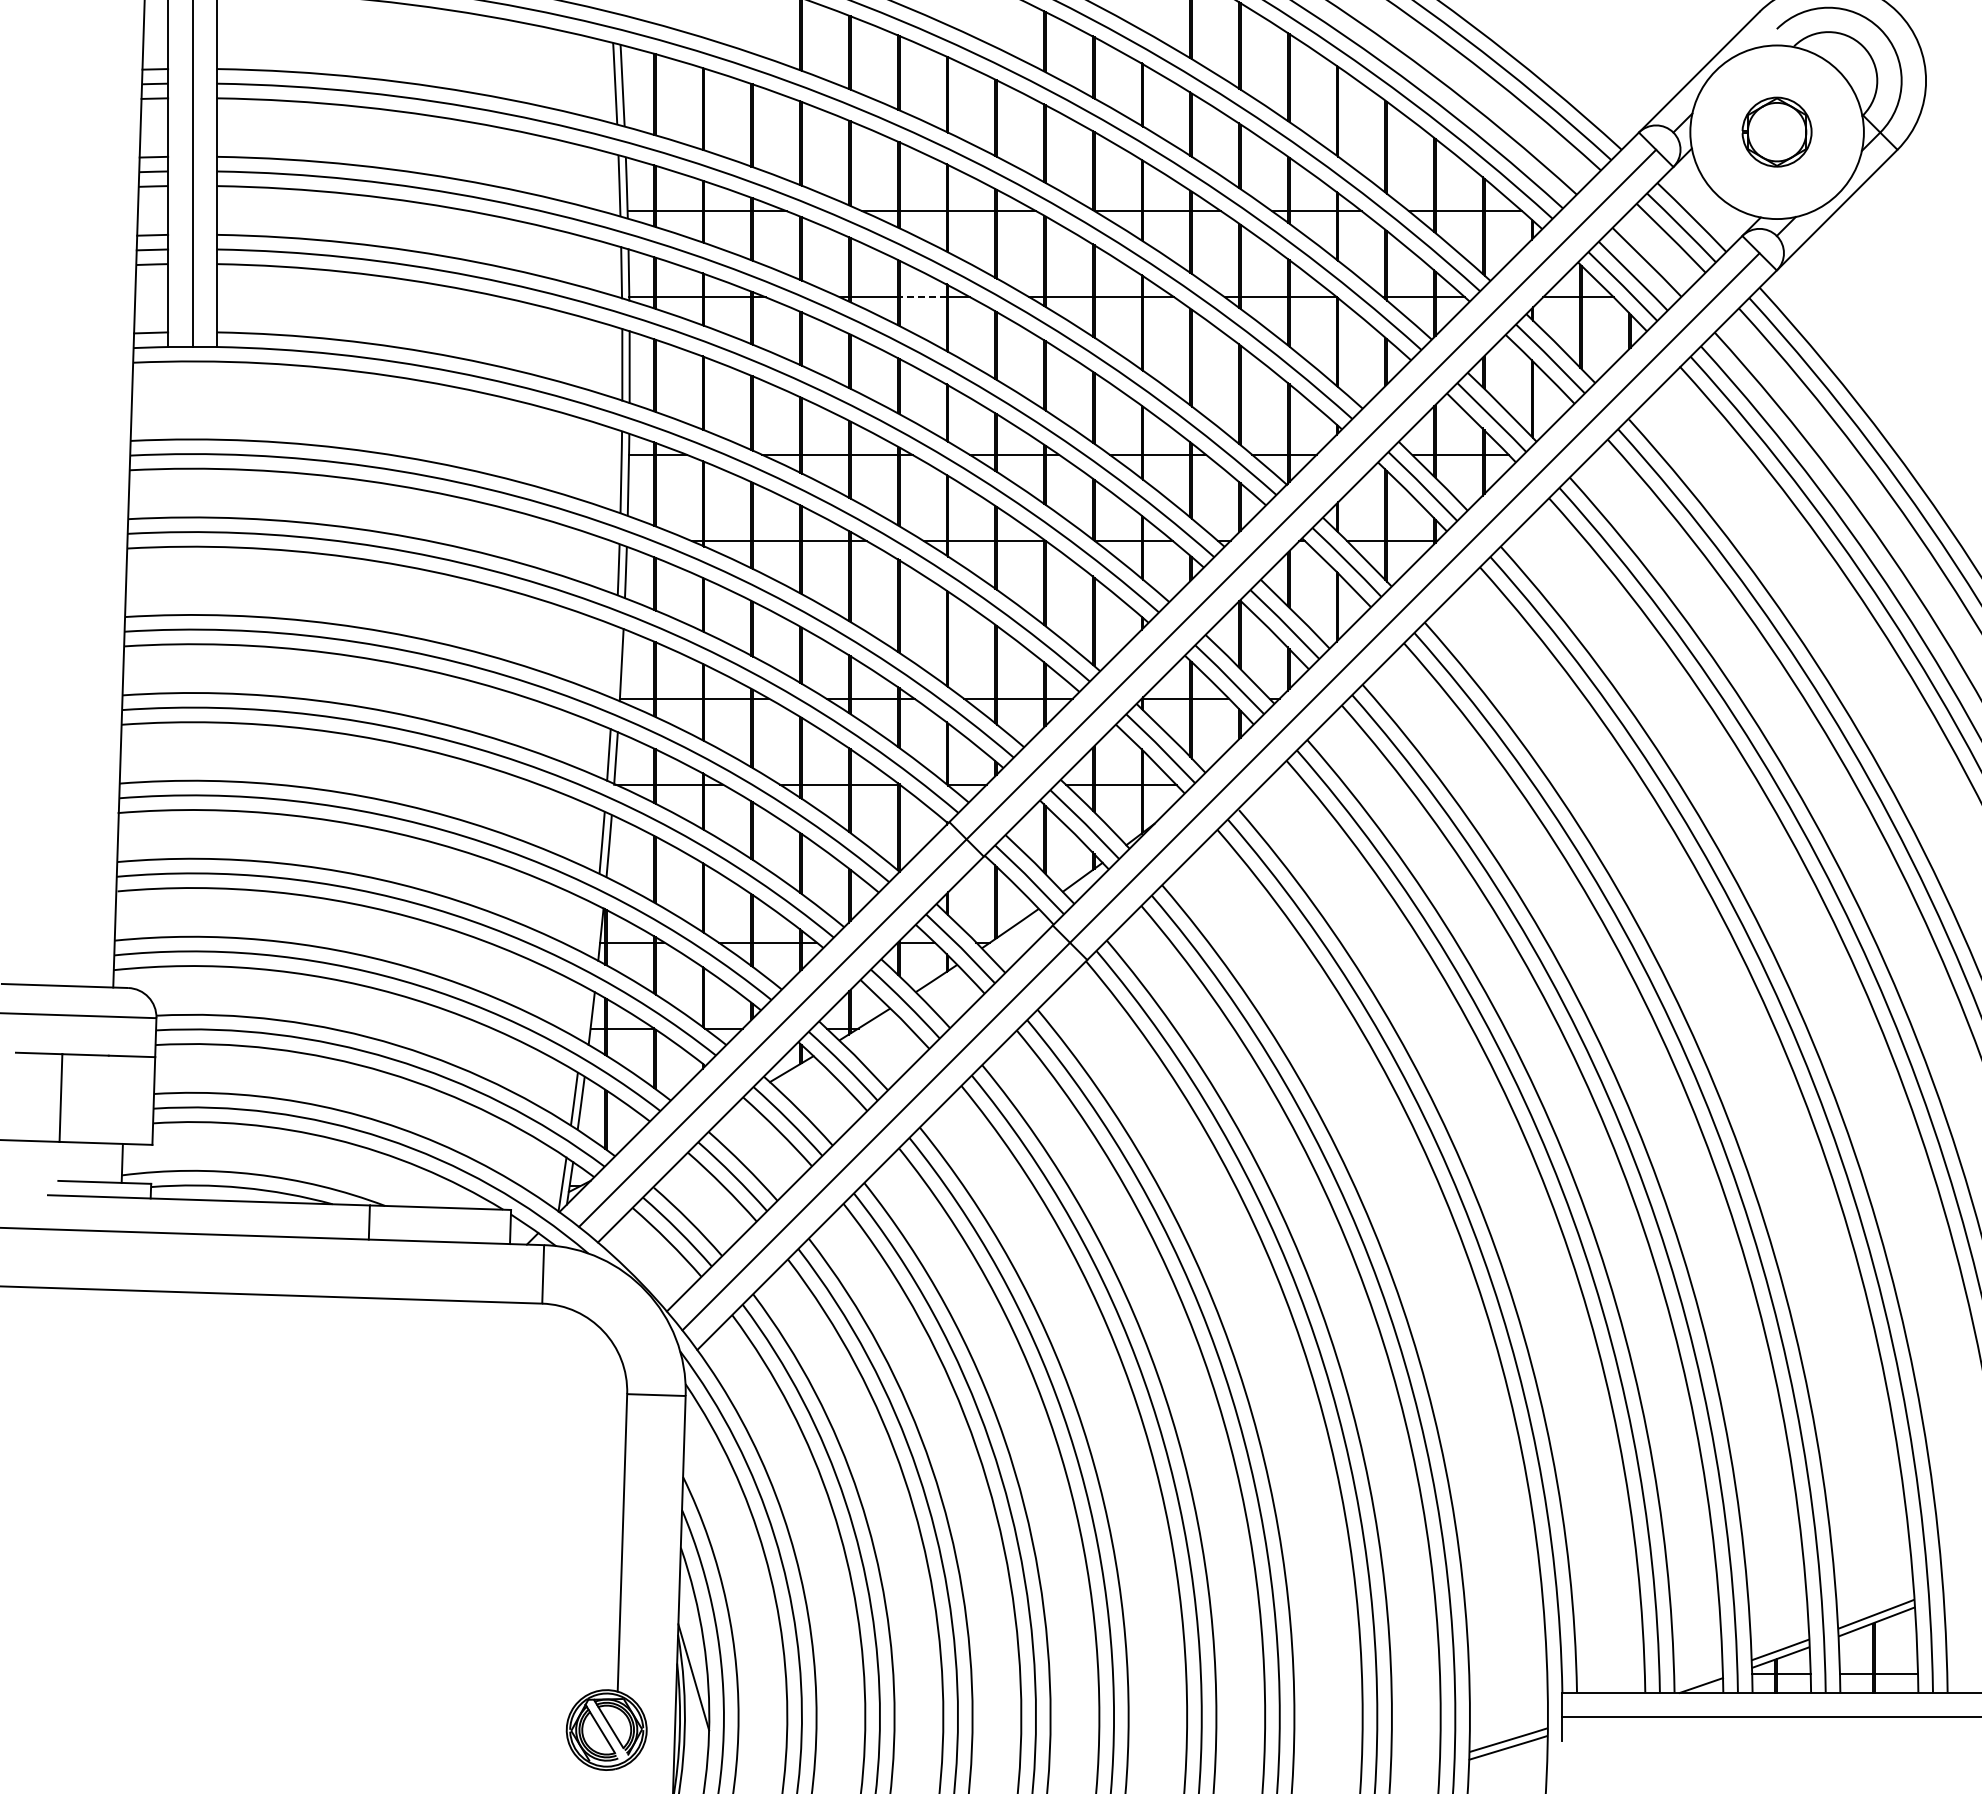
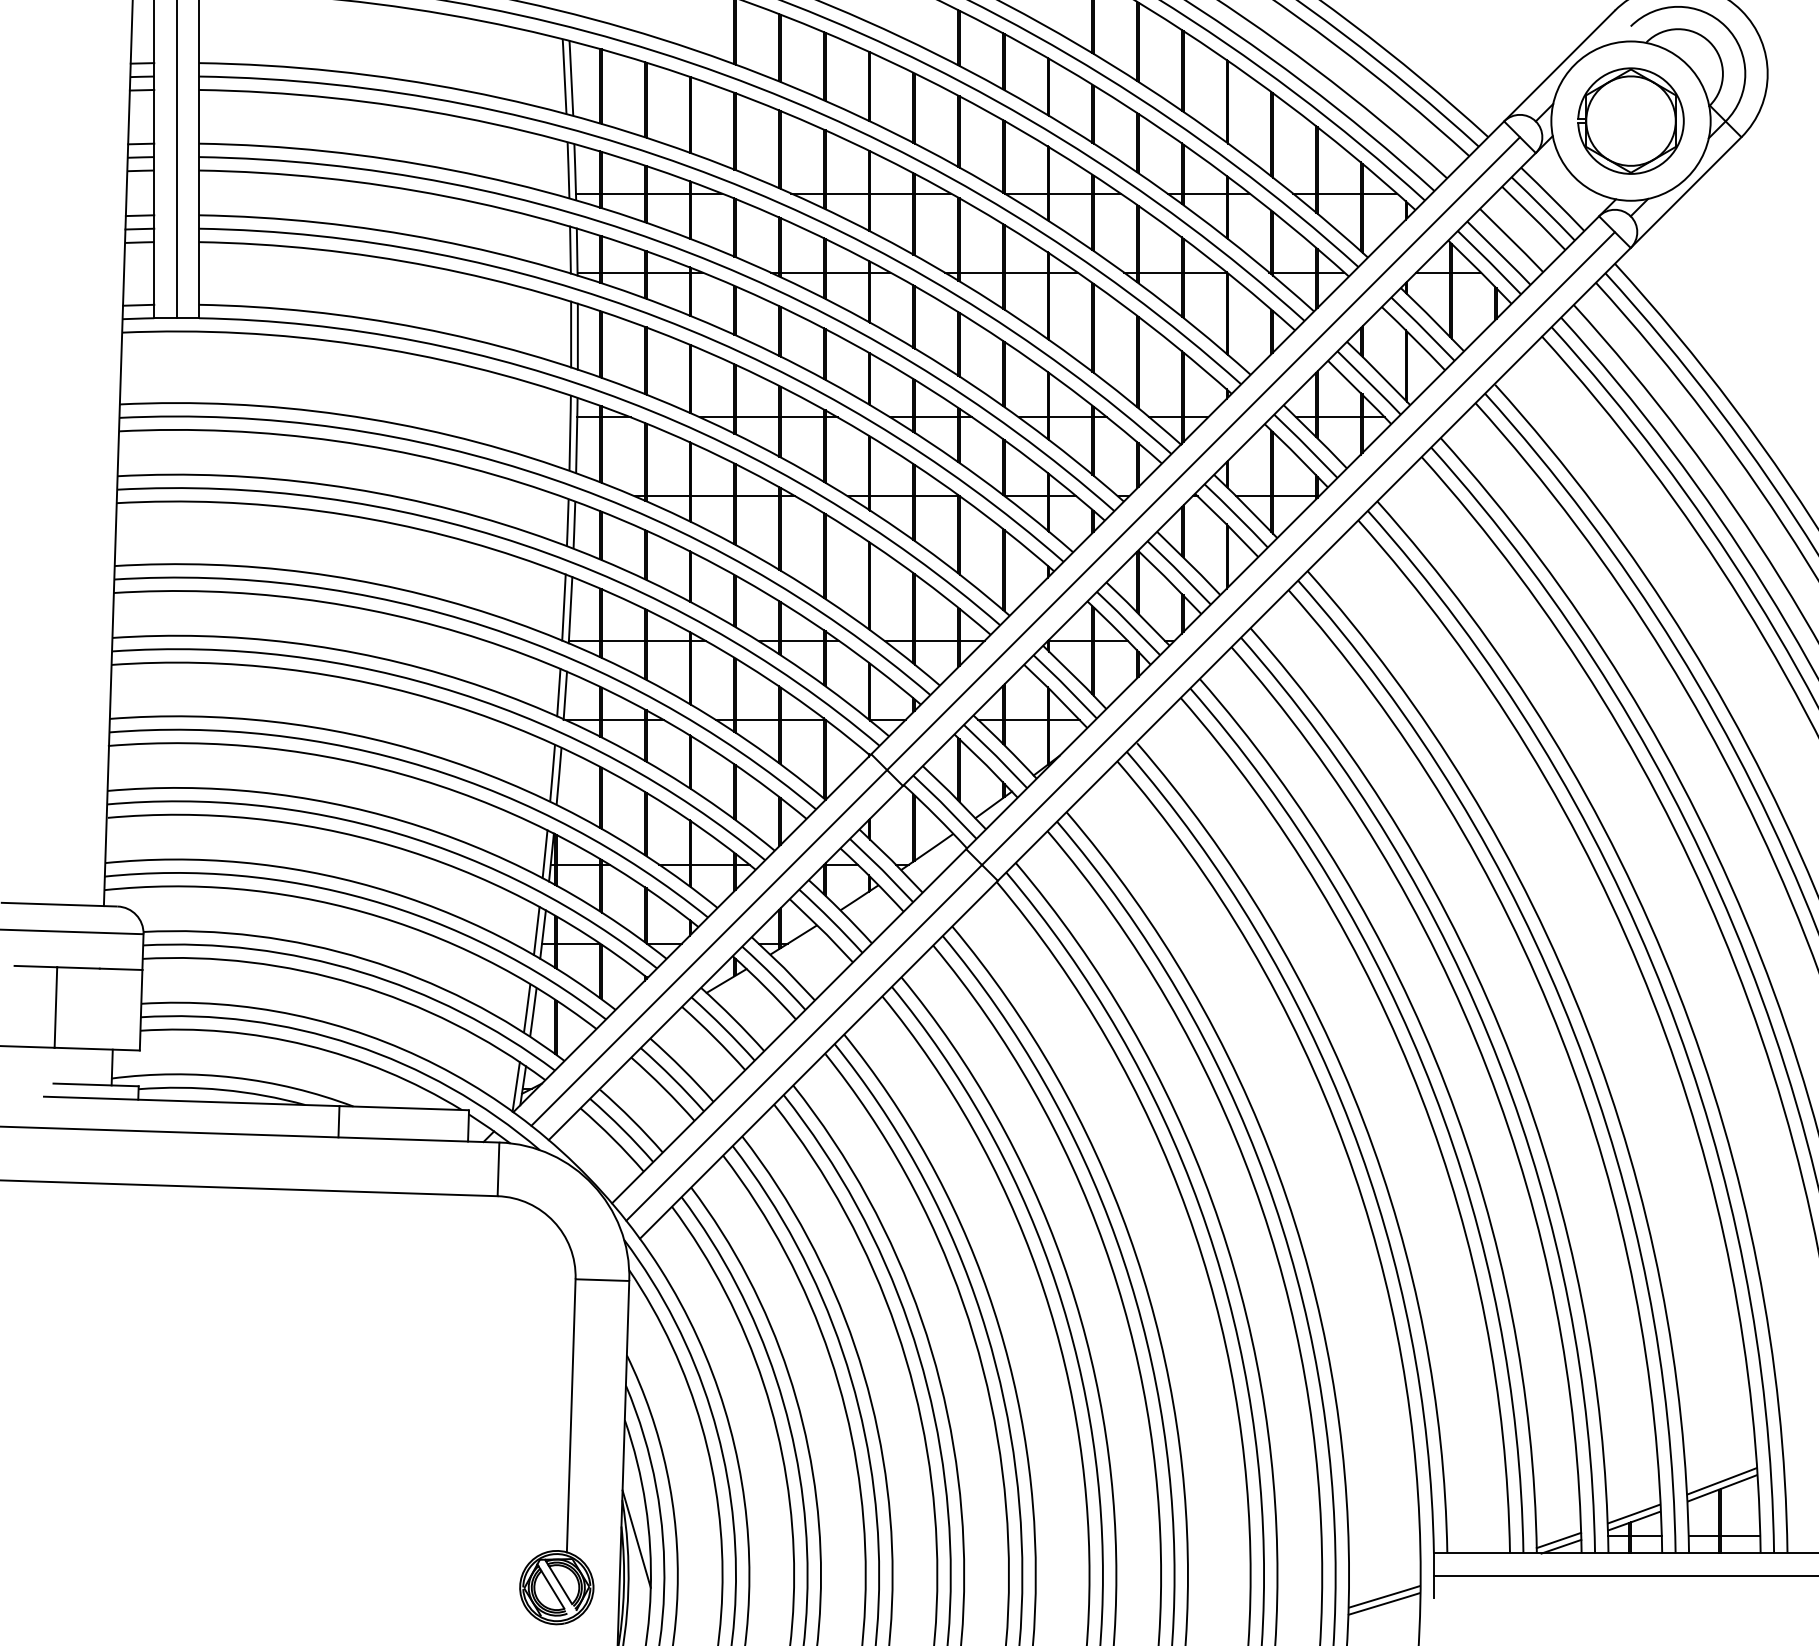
part: (1776, 131) -> (1630, 120), size x1.67
line: (922, 297) -> (846, 272), dashed -> solid
line: (614, 662) -> (563, 607), added
line: (593, 931) -> (544, 854), added
line: (584, 1014) -> (536, 930), added
line: (1698, 1678) -> (1558, 1540), added

